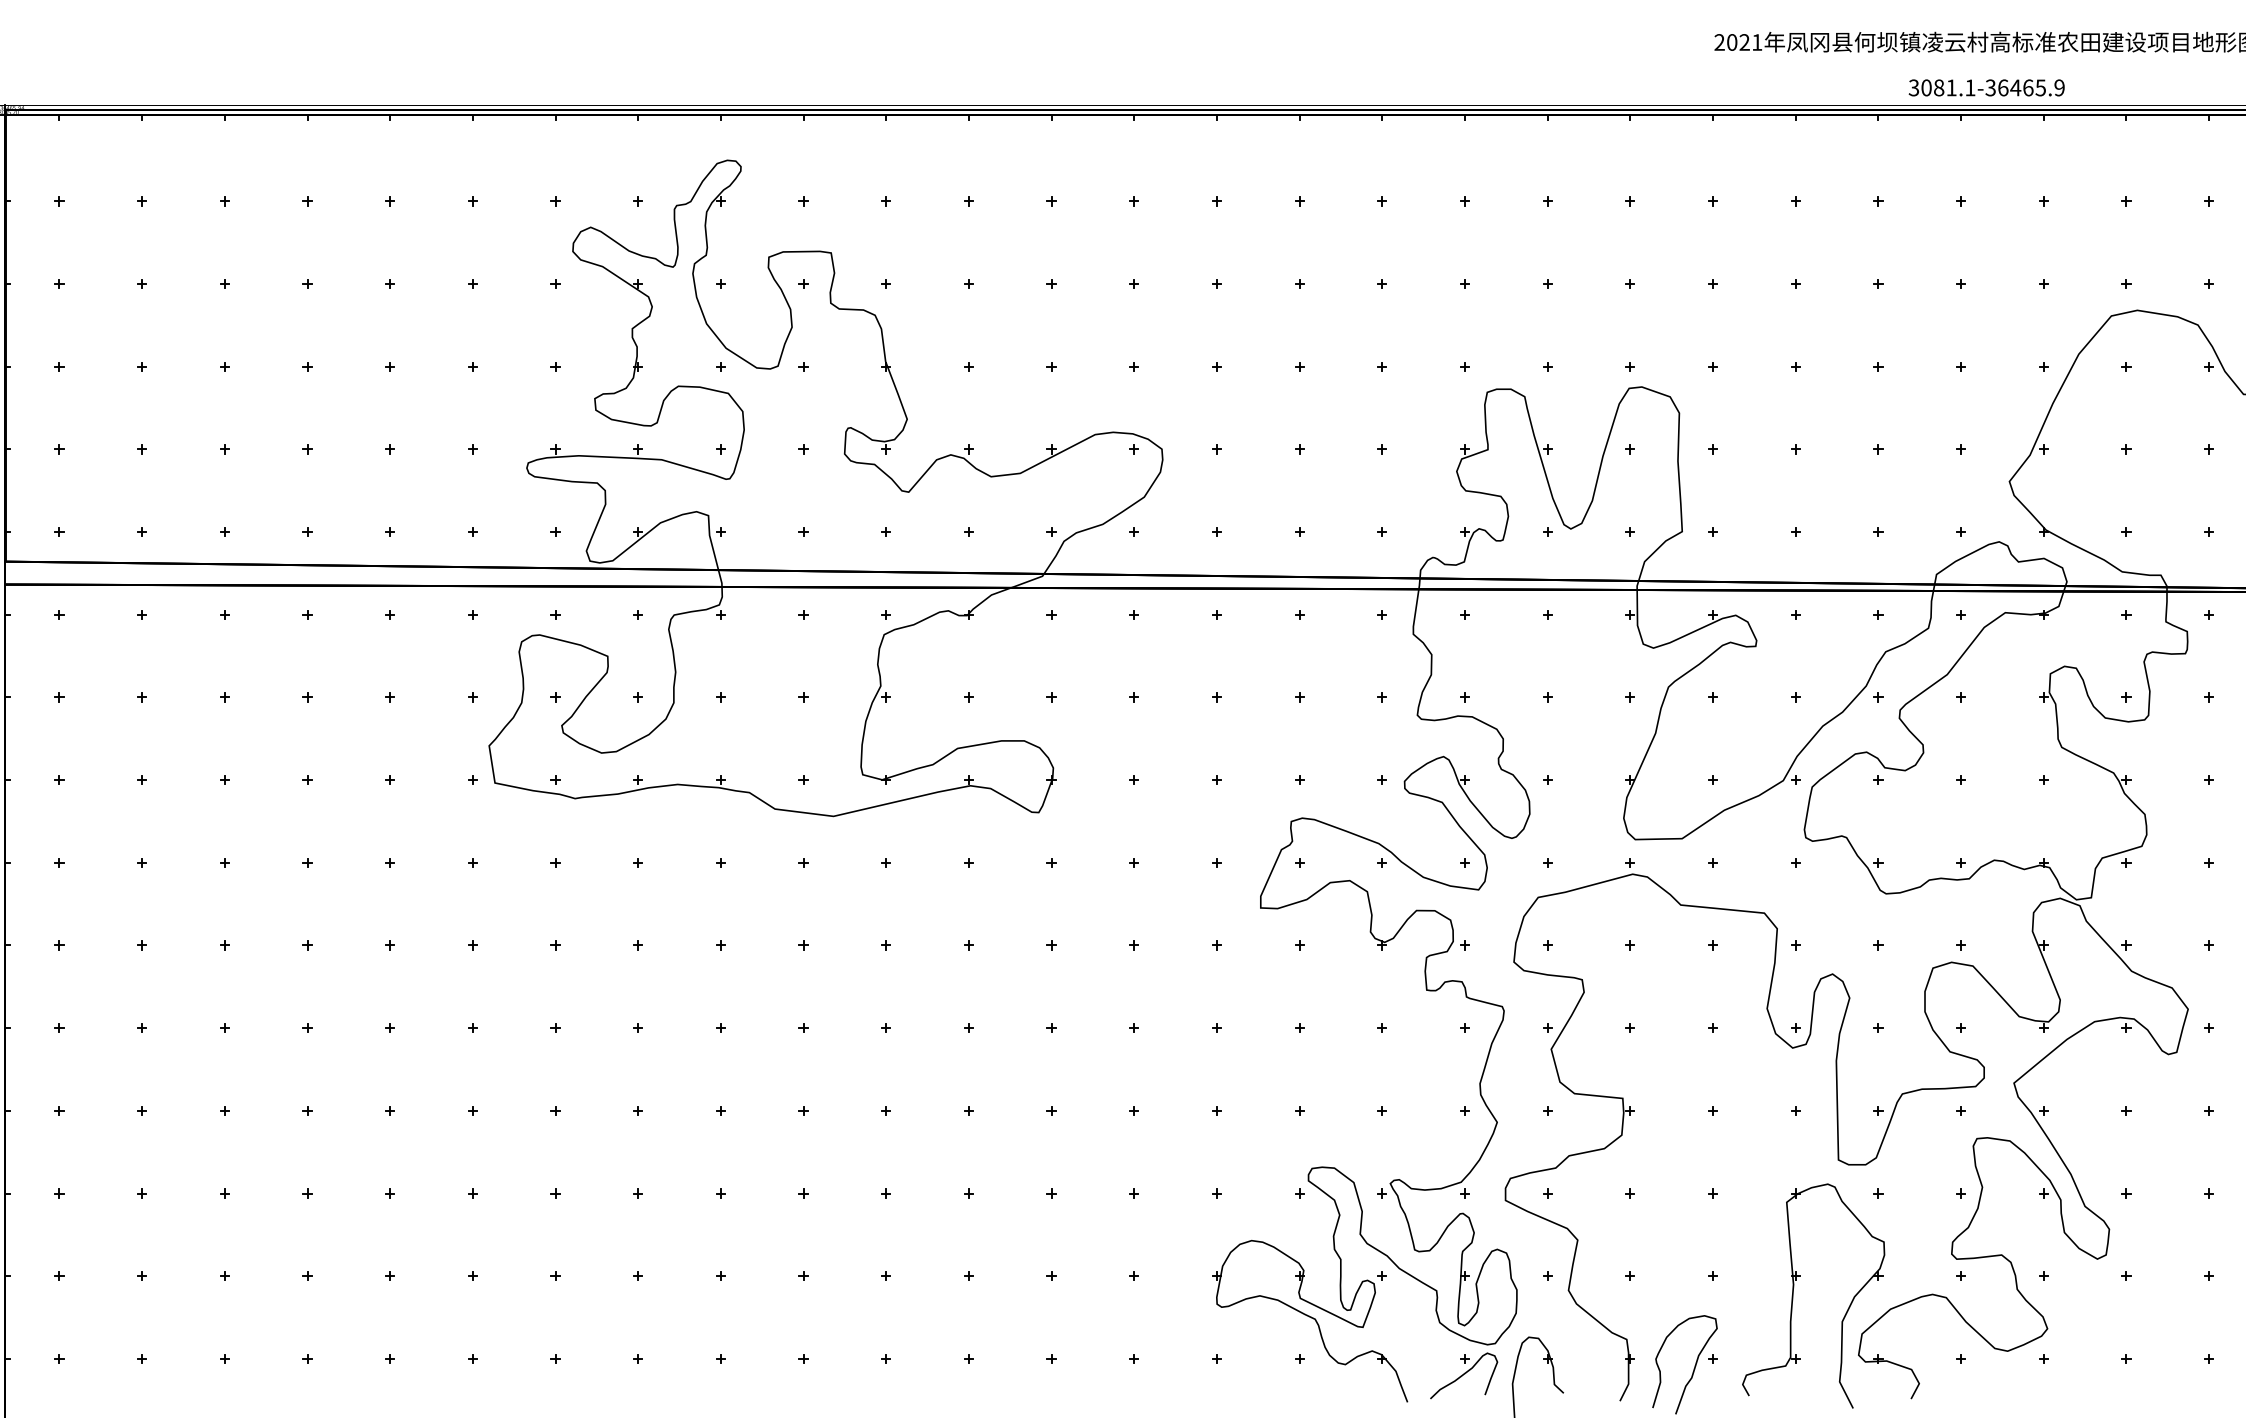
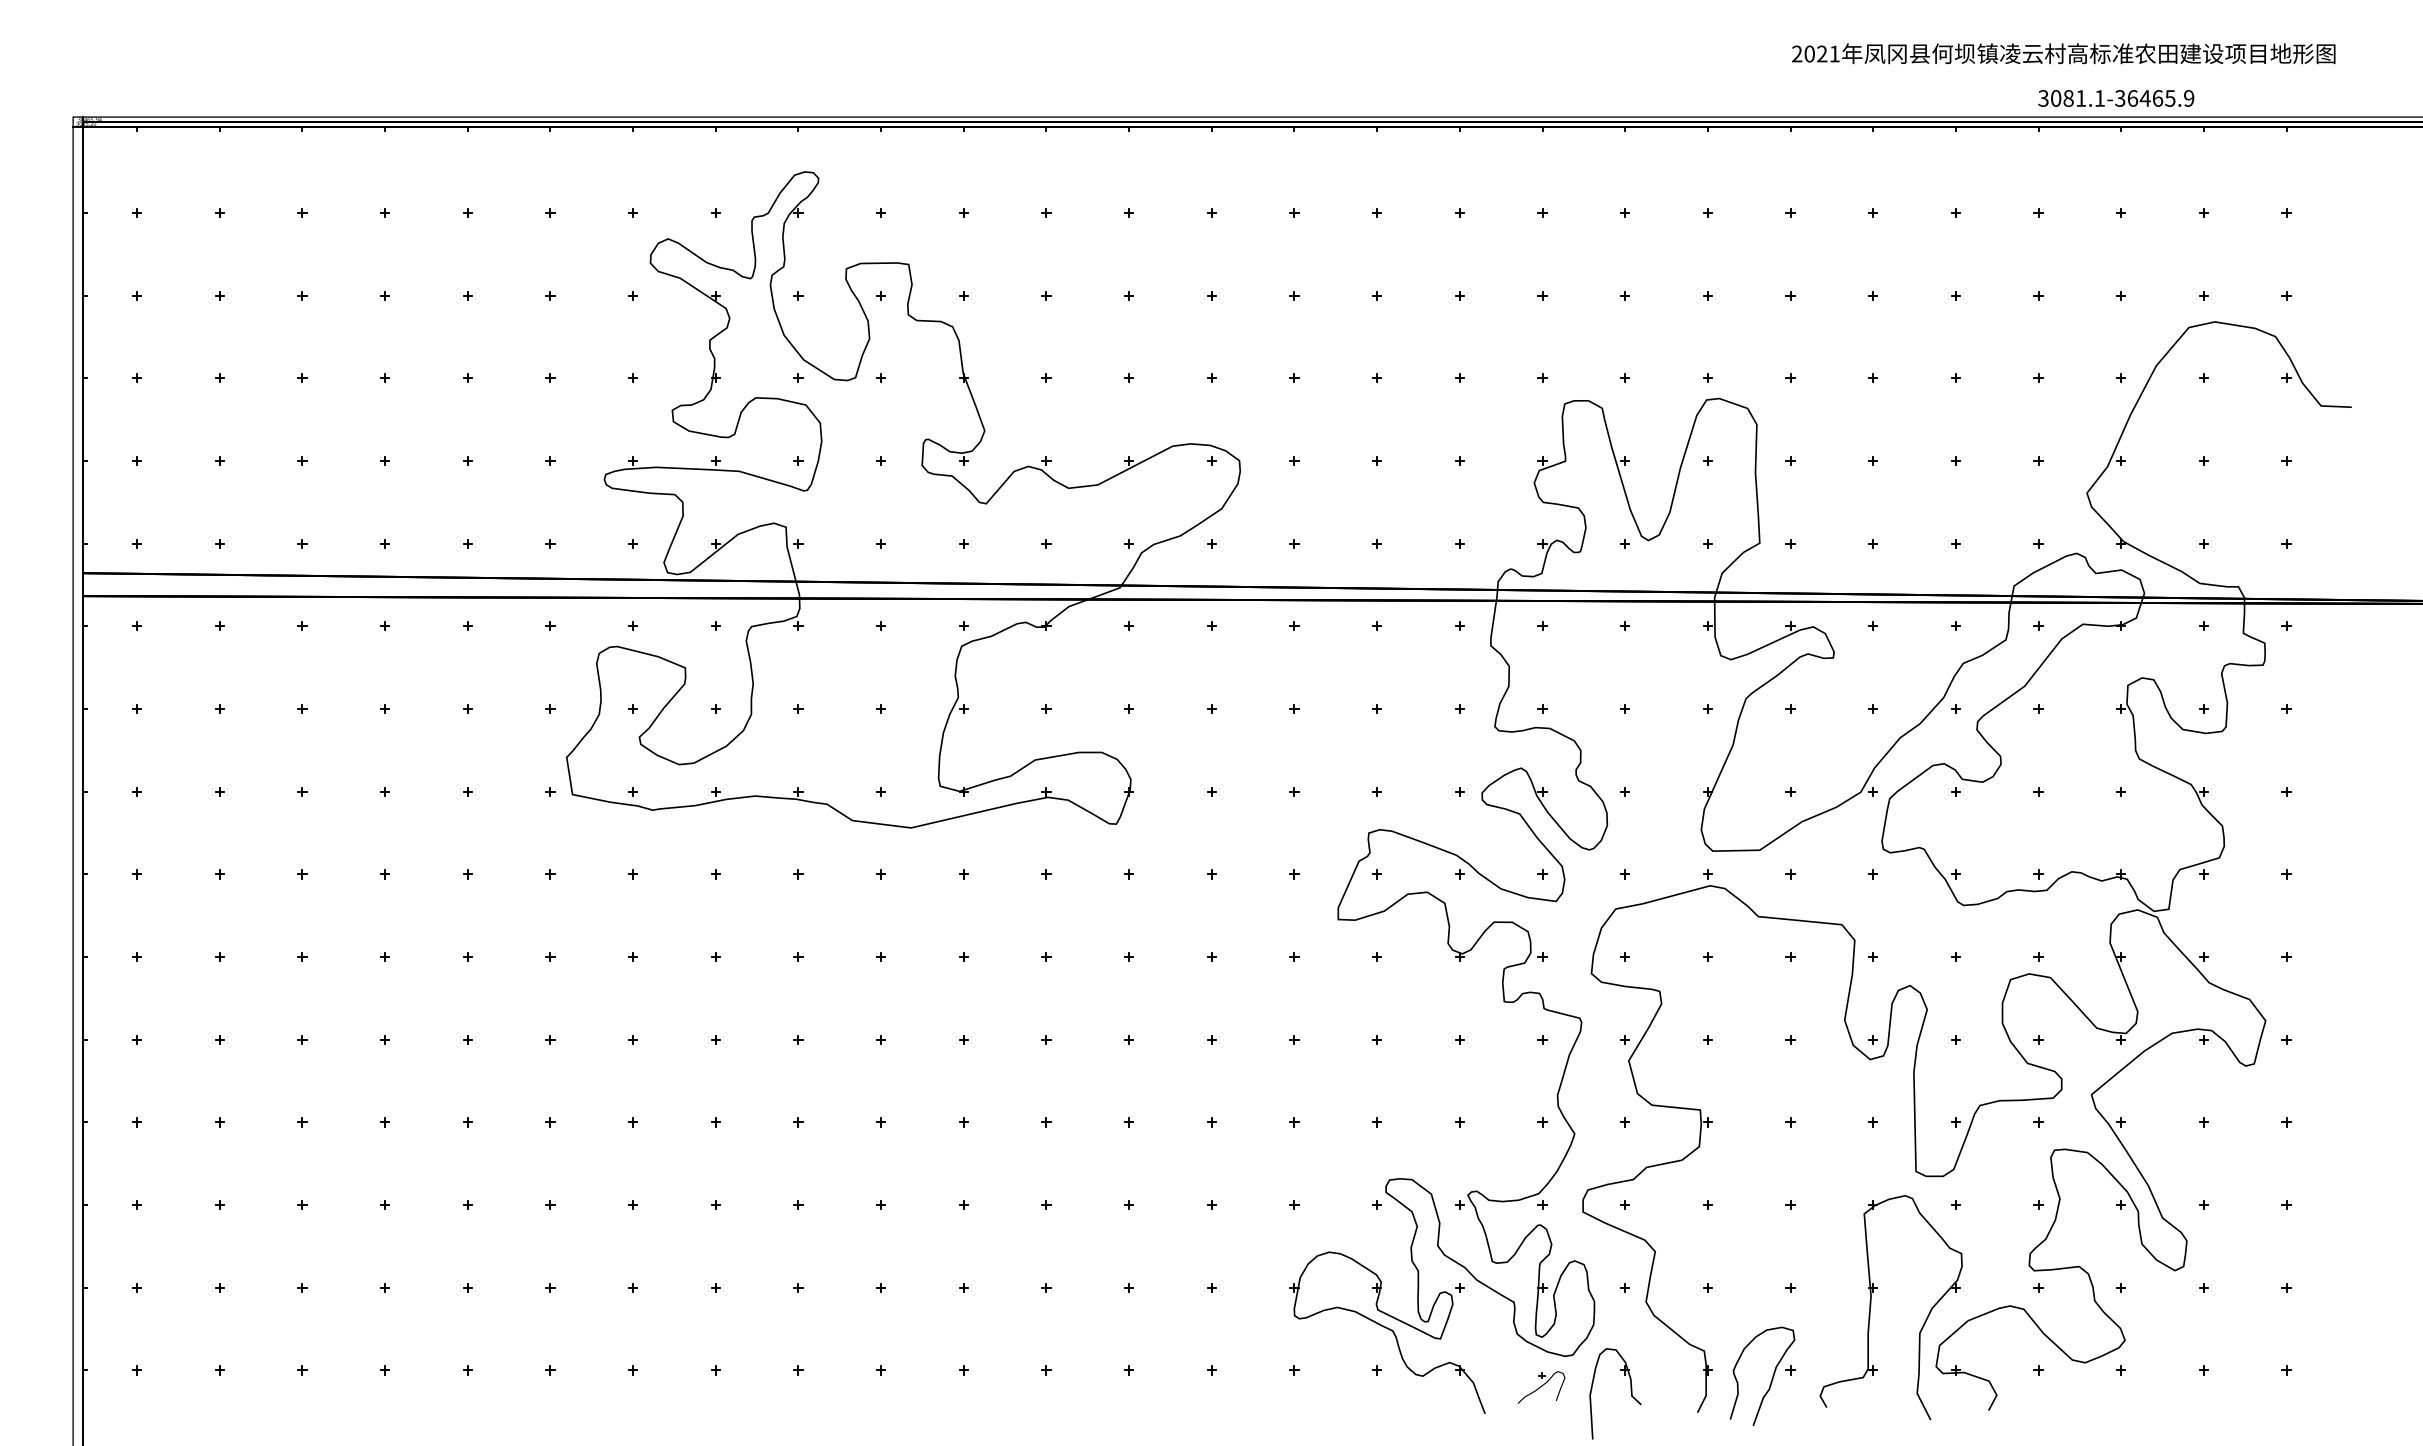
text: (1986, 87) -> (2116, 98), moved
part: (1463, 1375) -> (1541, 1387), size x0.7

